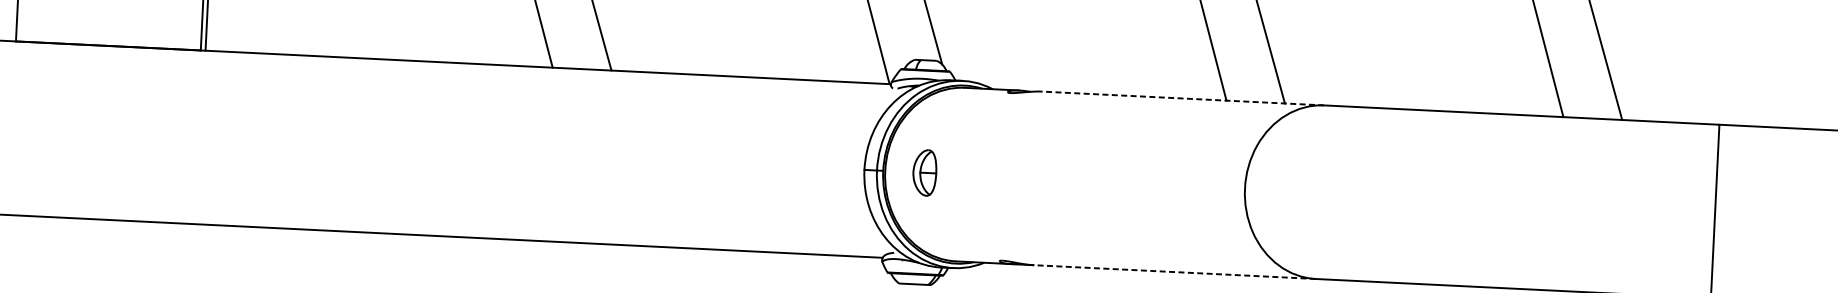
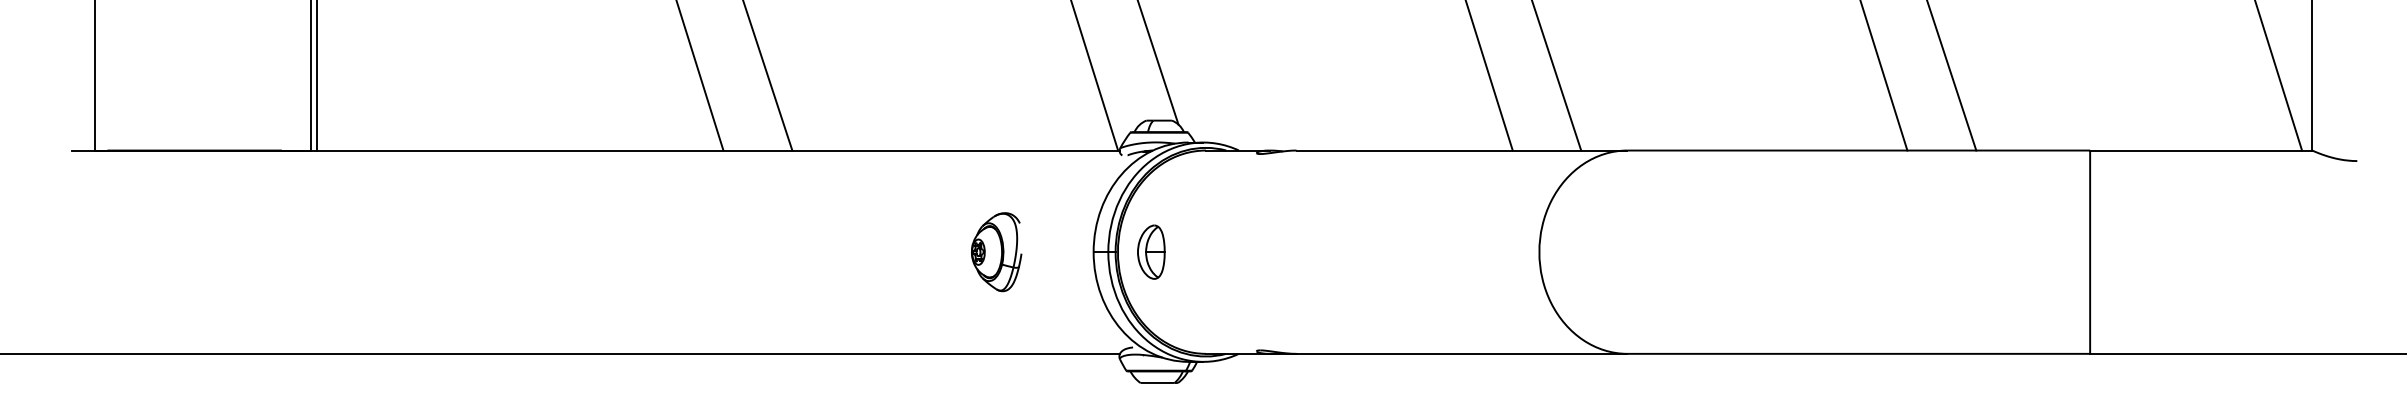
line: (1182, 98) -> (1461, 150), dashed -> solid
part: (781, 166) -> (996, 252), added
part: (924, 172) -> (1151, 251), moved
line: (1174, 271) -> (1461, 353), dashed -> solid

